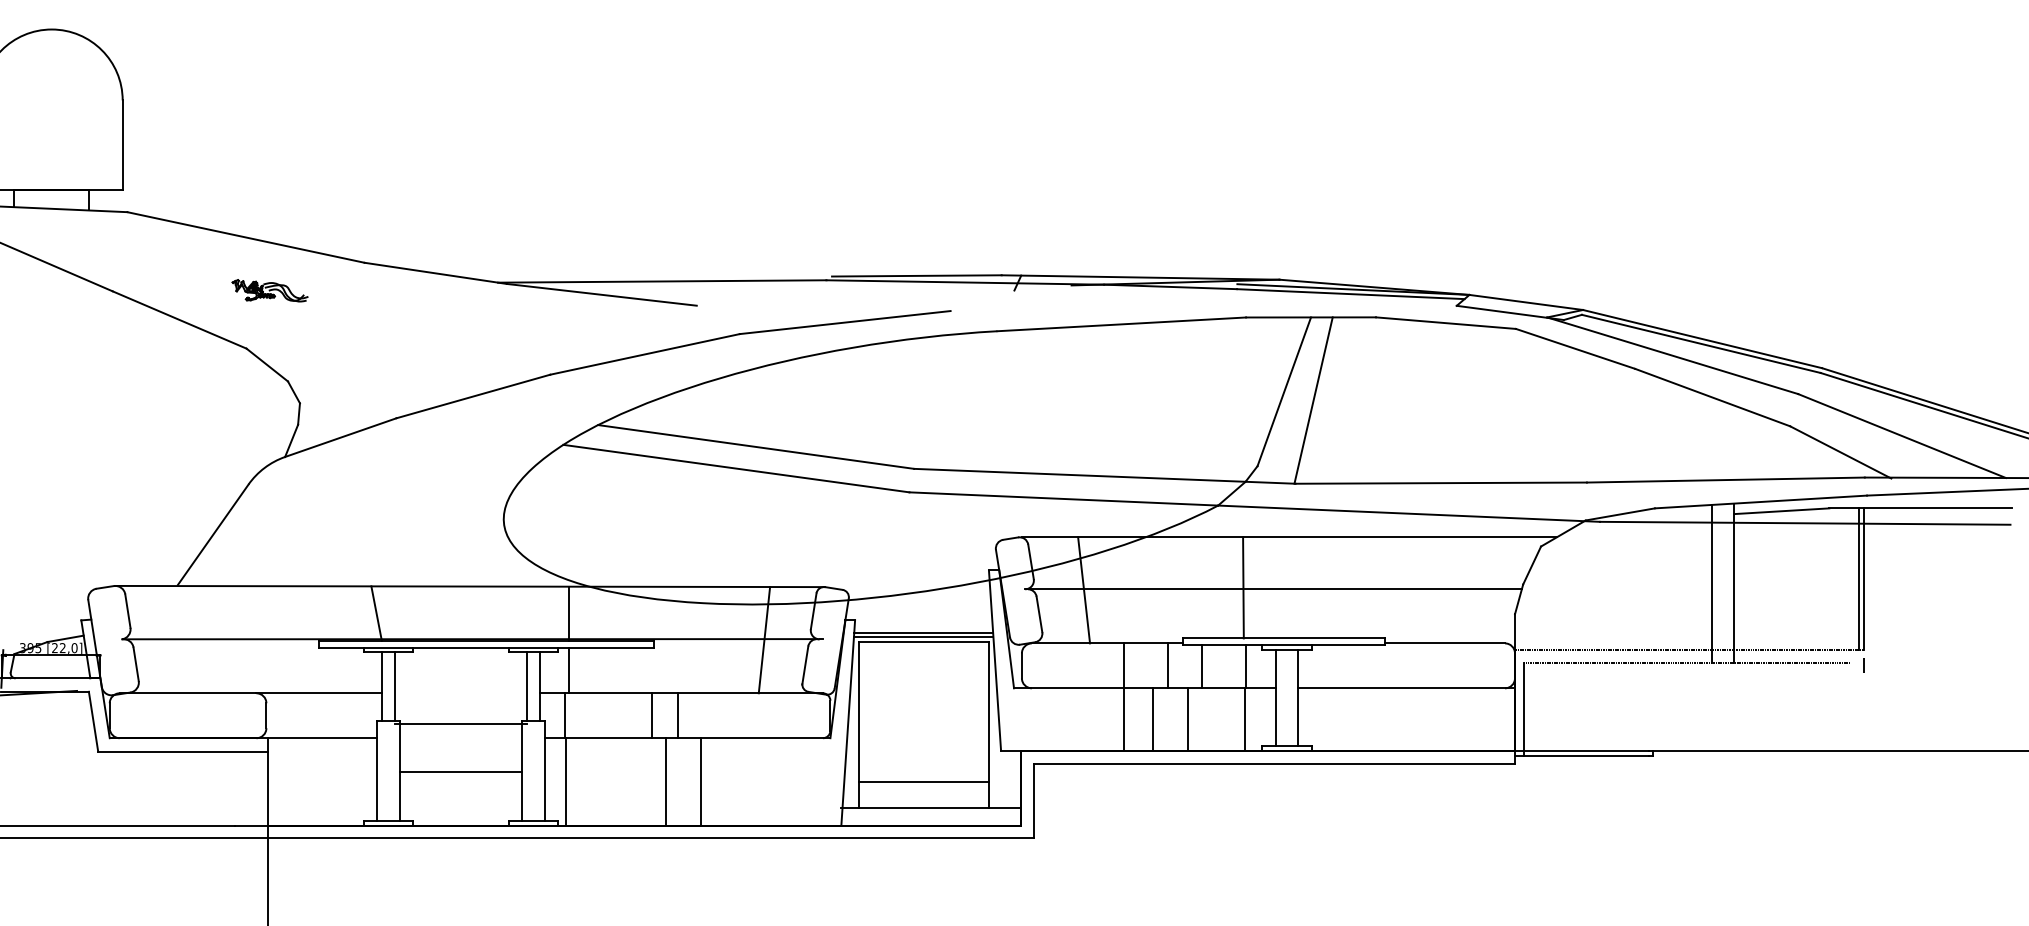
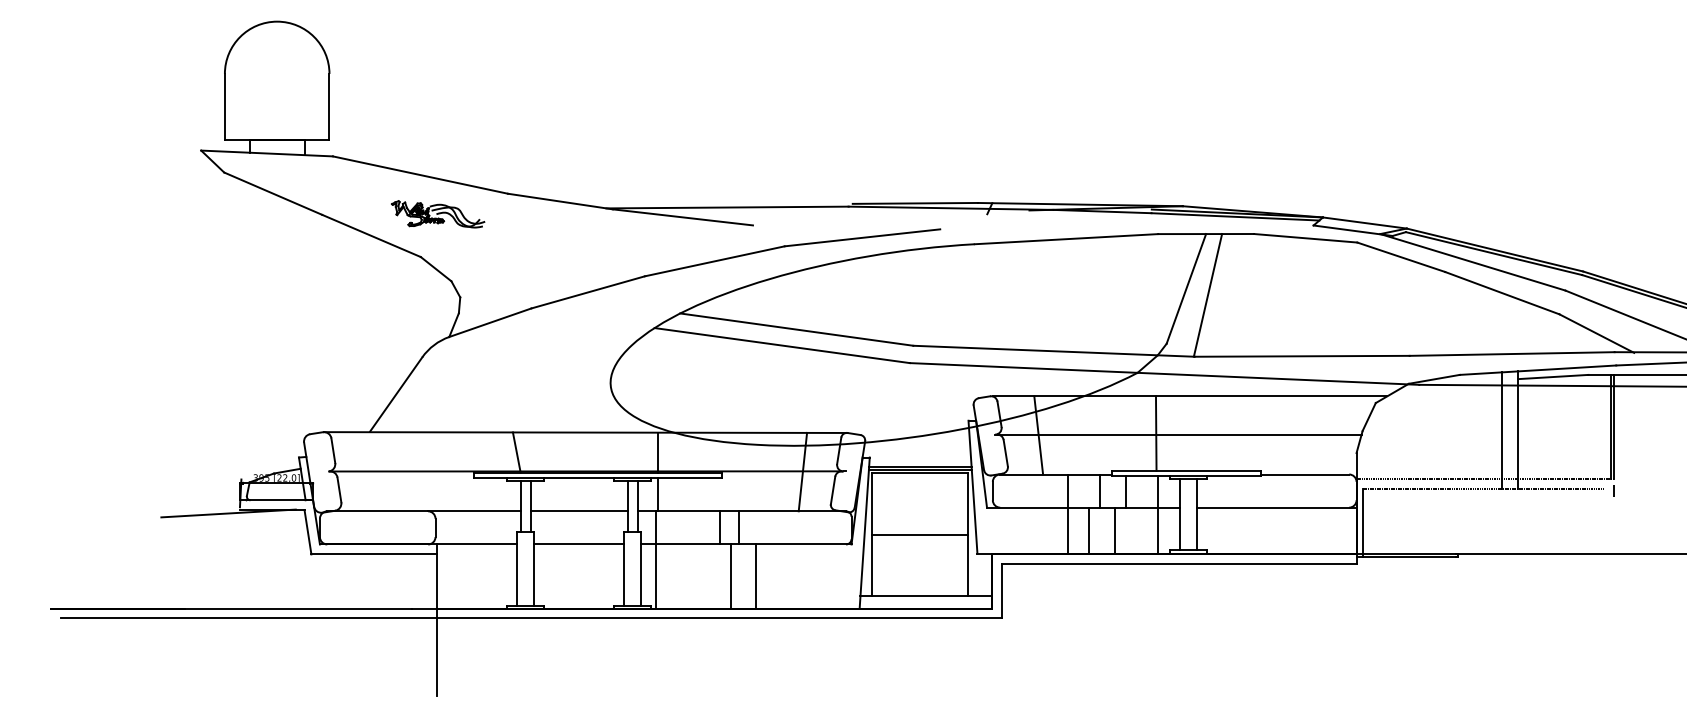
part: (270, 290) -> (438, 214), size x1.67
line: (460, 724) -> (578, 511), moved
line: (460, 772) -> (578, 544), moved
line: (923, 781) -> (920, 534), moved

